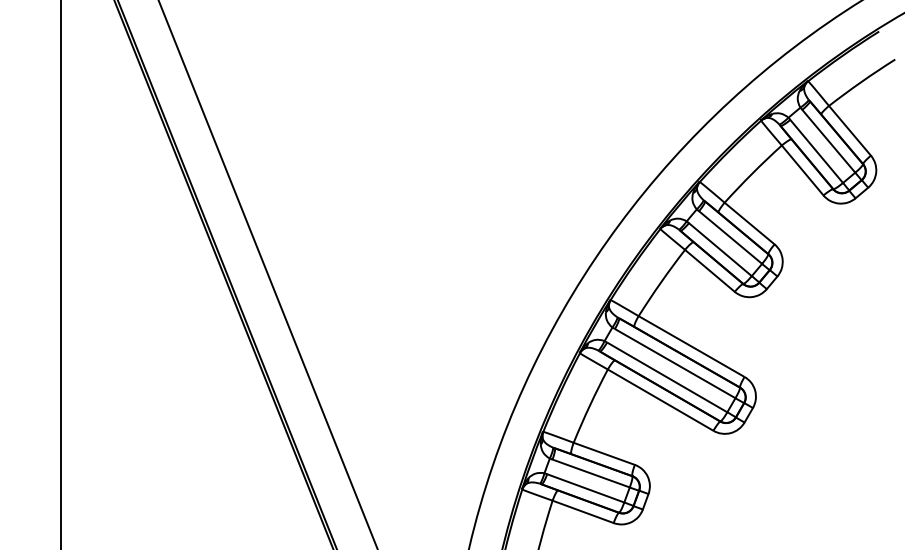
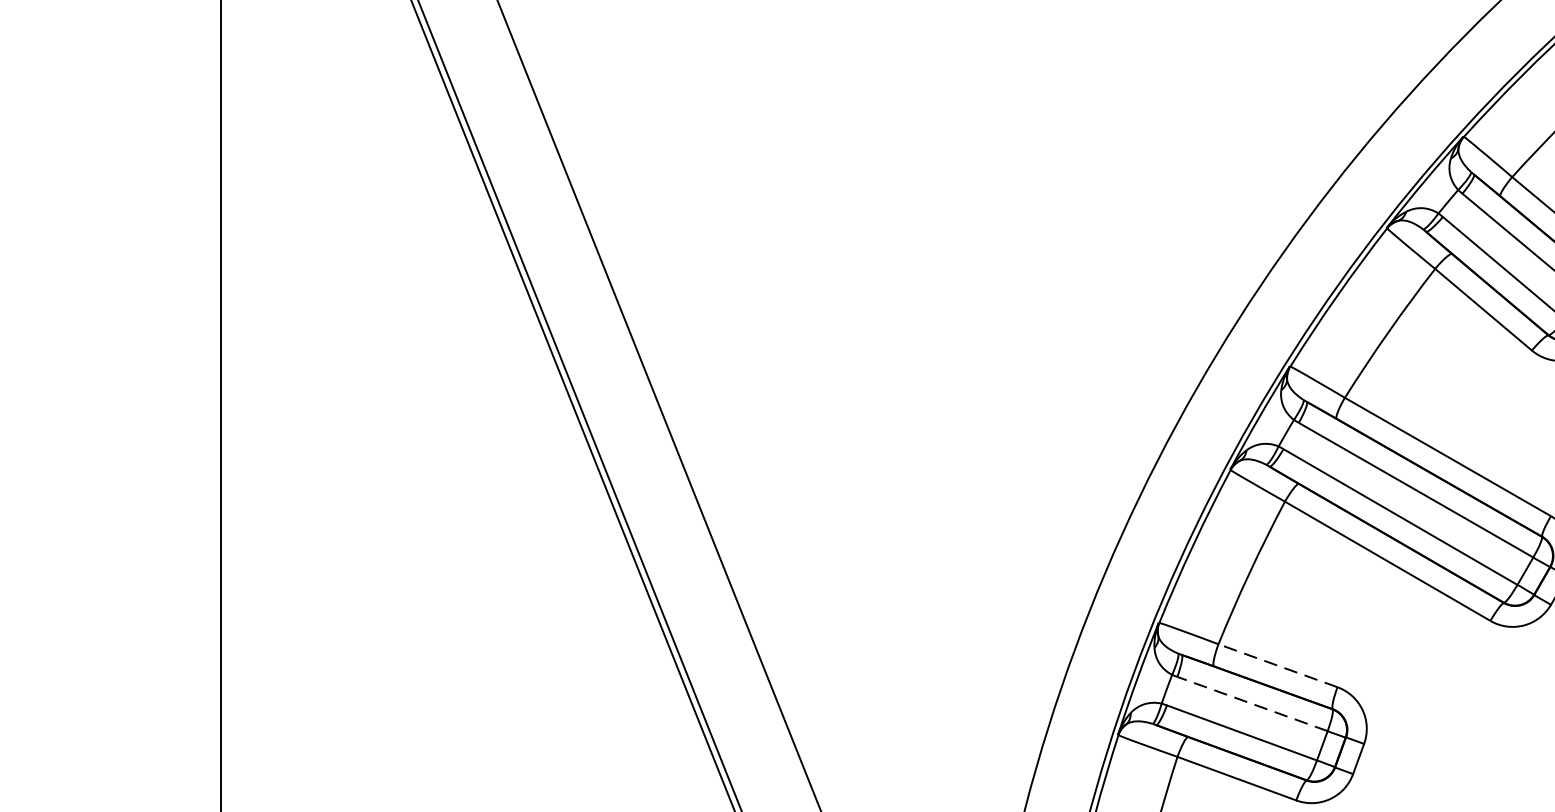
line: (604, 453) -> (1278, 665), solid -> dashed
line: (590, 473) -> (1251, 703), solid -> dashed

